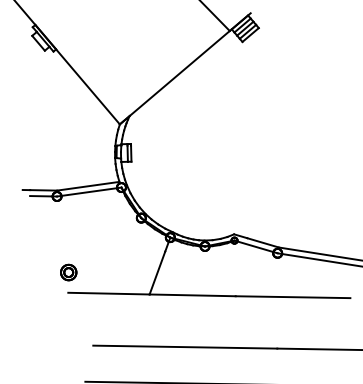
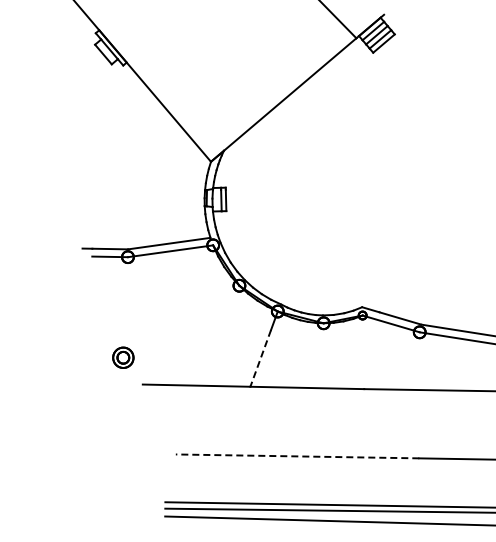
part: (68, 272) -> (123, 357), moved
line: (157, 273) -> (260, 358), solid -> dashed
line: (185, 347) -> (297, 456), solid -> dashed

